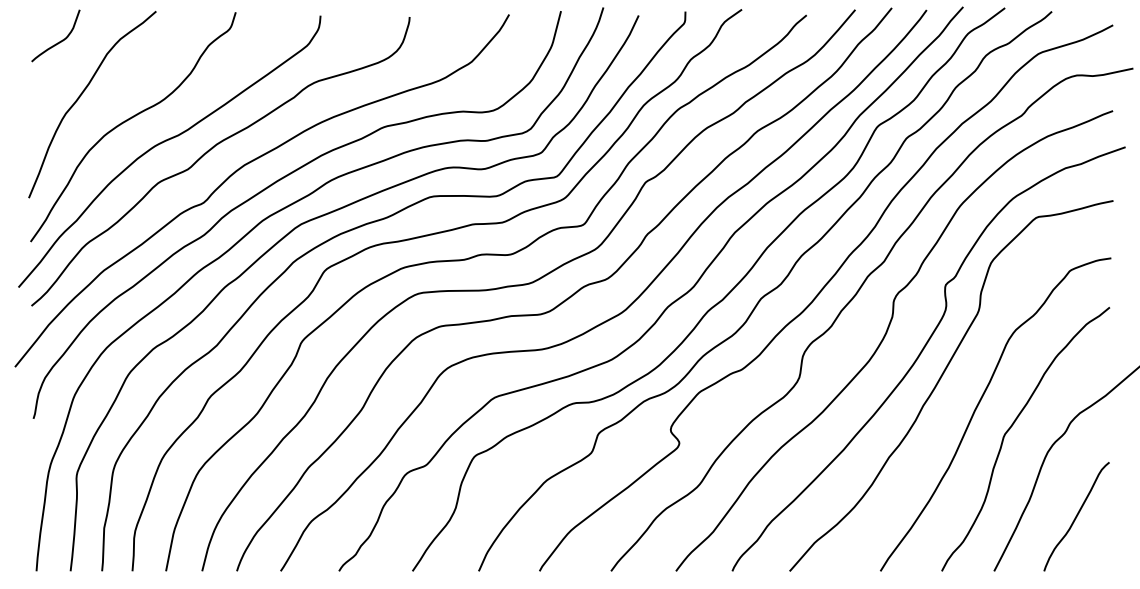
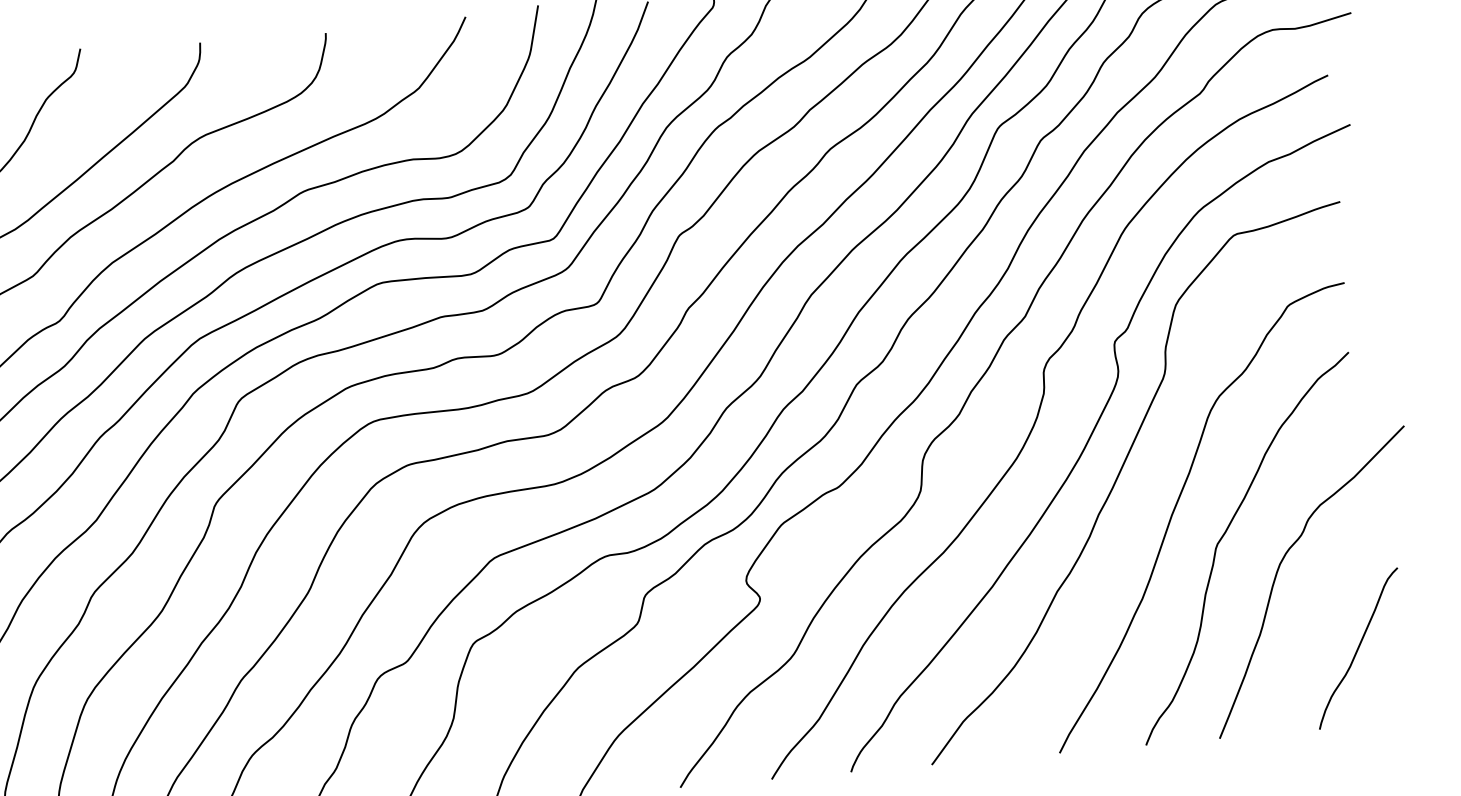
curve: (1076, 516) -> (1358, 648), moved

